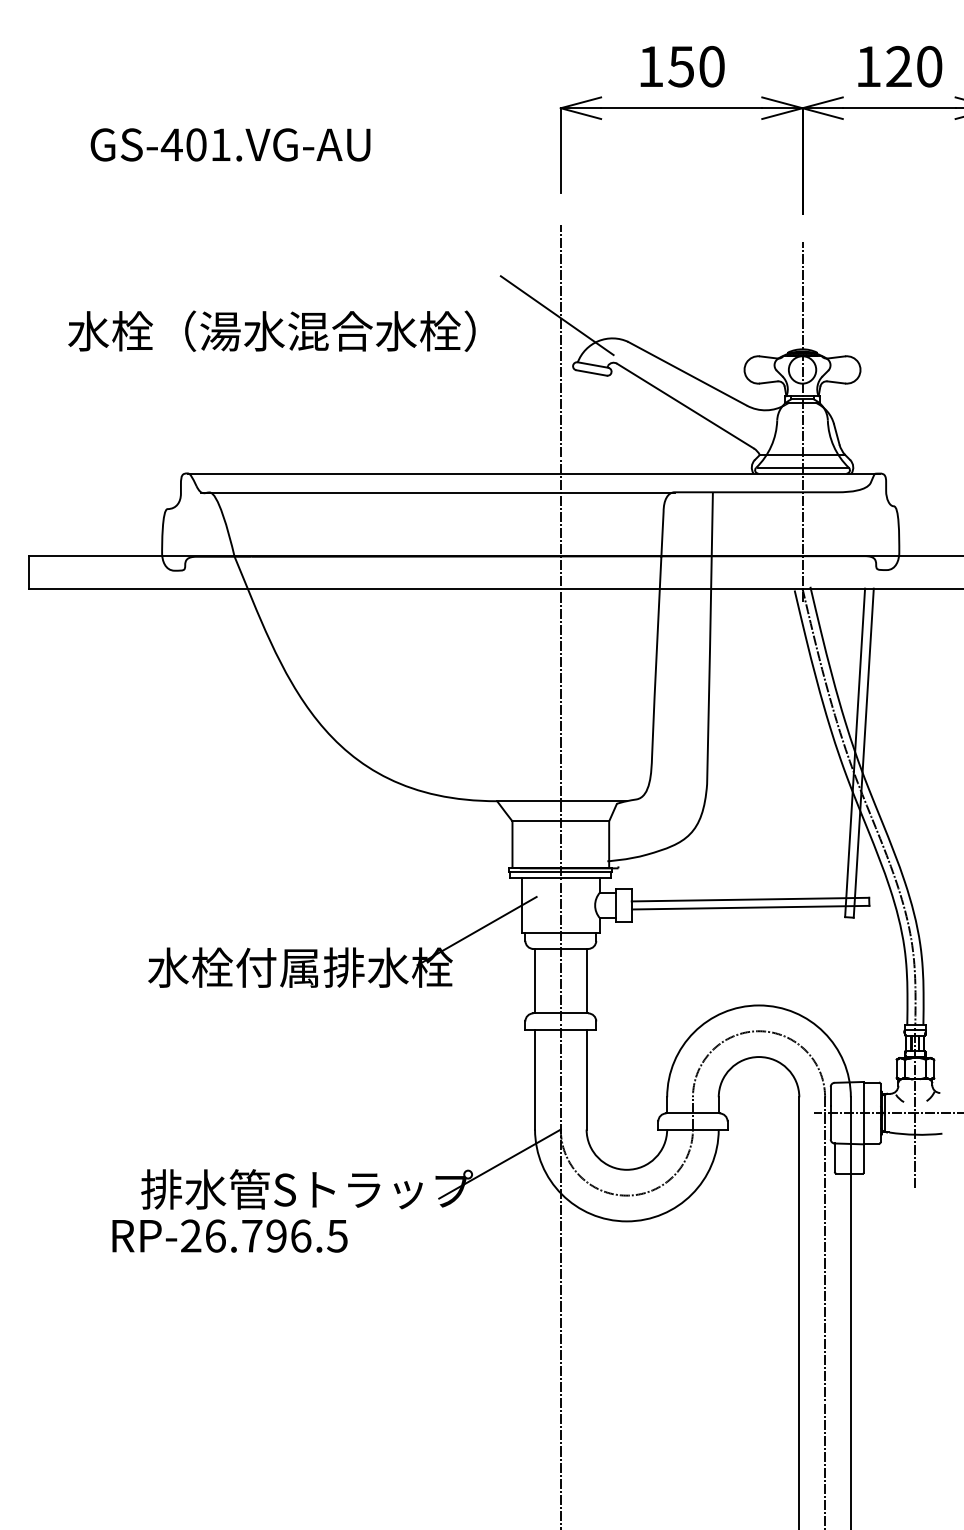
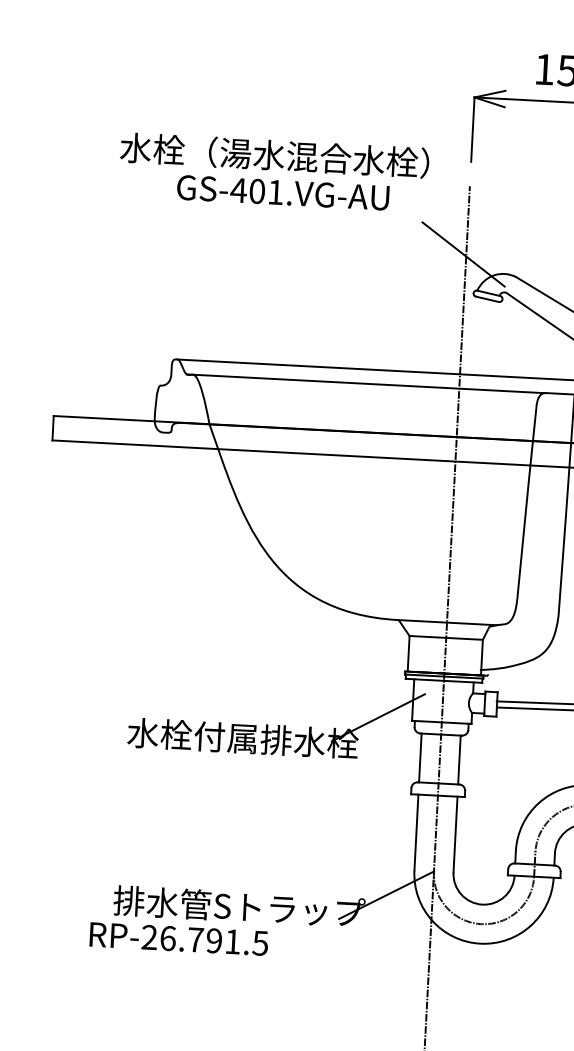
text: (230, 144) -> (283, 192), moved
text: (271, 330) -> (274, 154), moved
text: (301, 1235) -> (233, 941), RP-26.796.5 -> RP-26.791.5

